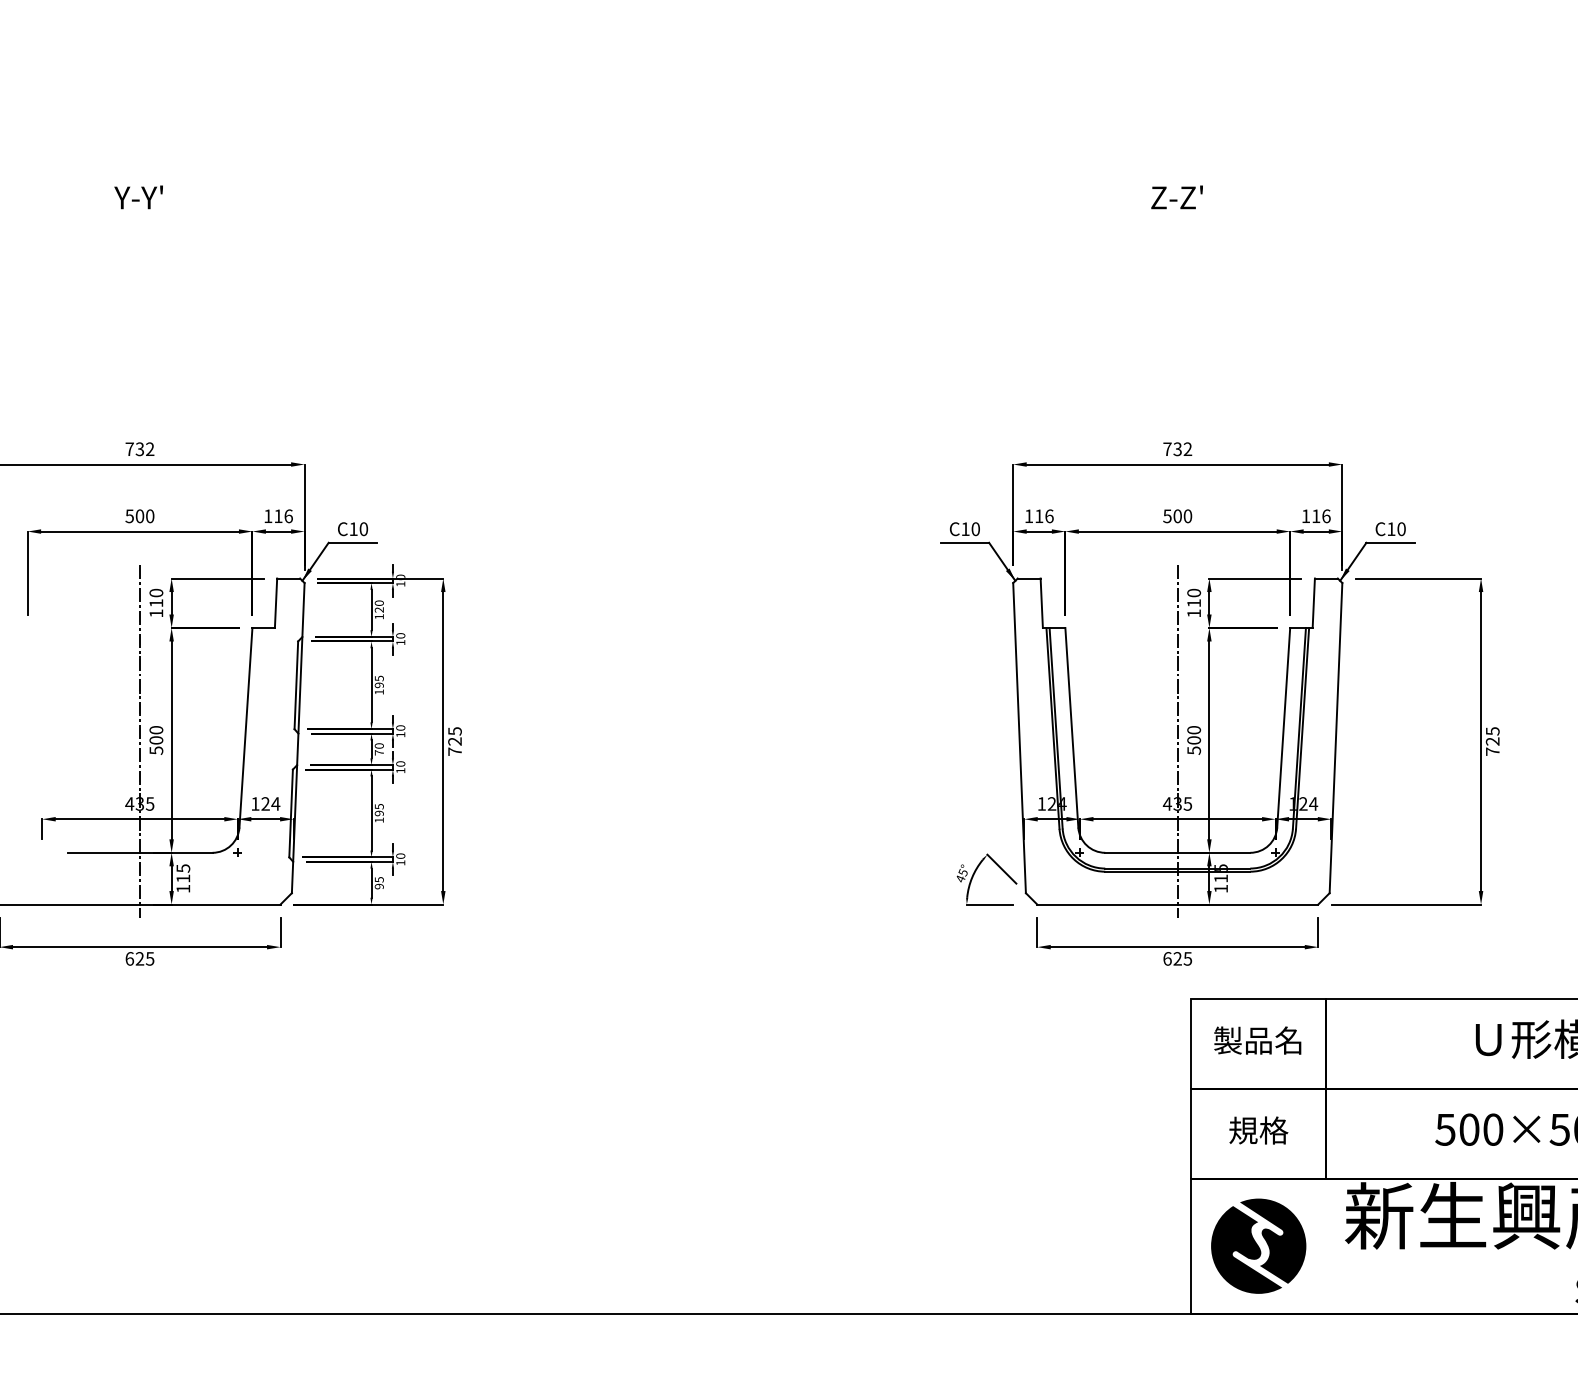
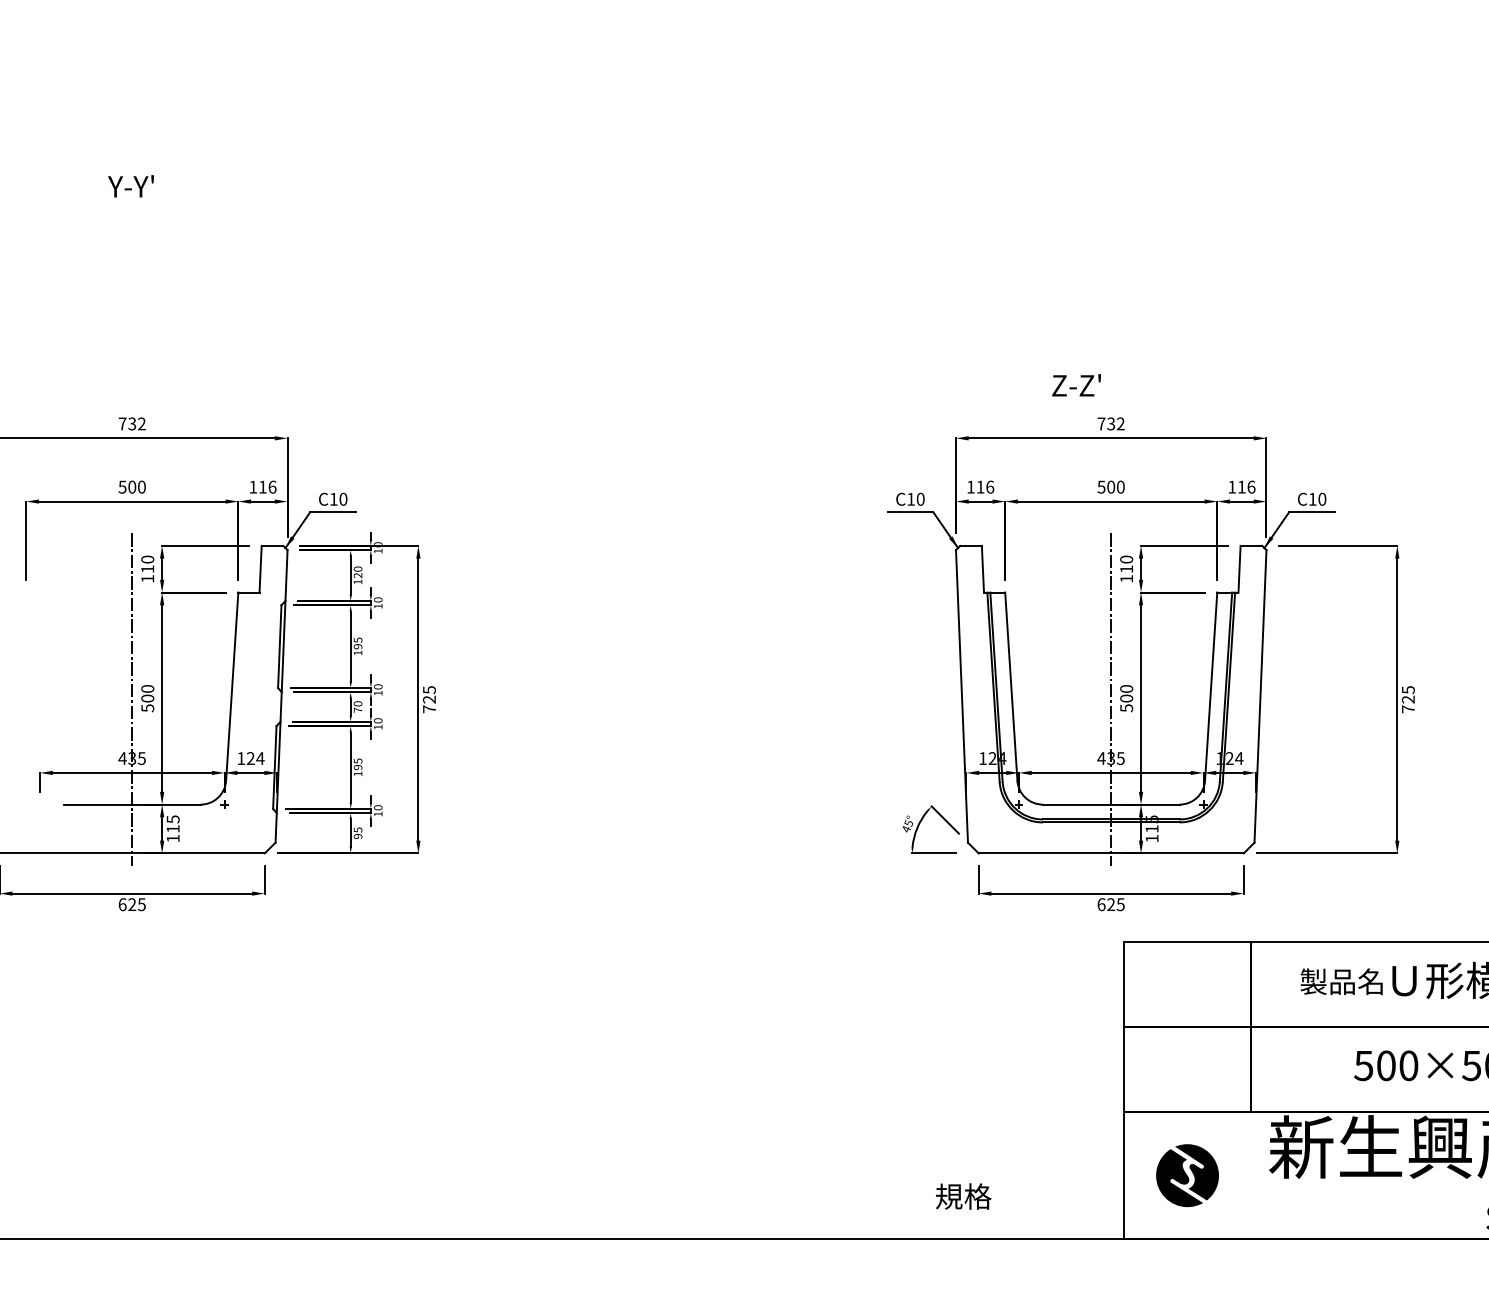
text: (1176, 197) -> (1076, 385), moved
text: (1257, 1040) -> (1341, 981), moved
text: (1258, 1130) -> (963, 1196), moved
part: (1258, 1245) -> (1187, 1175), size x0.7

